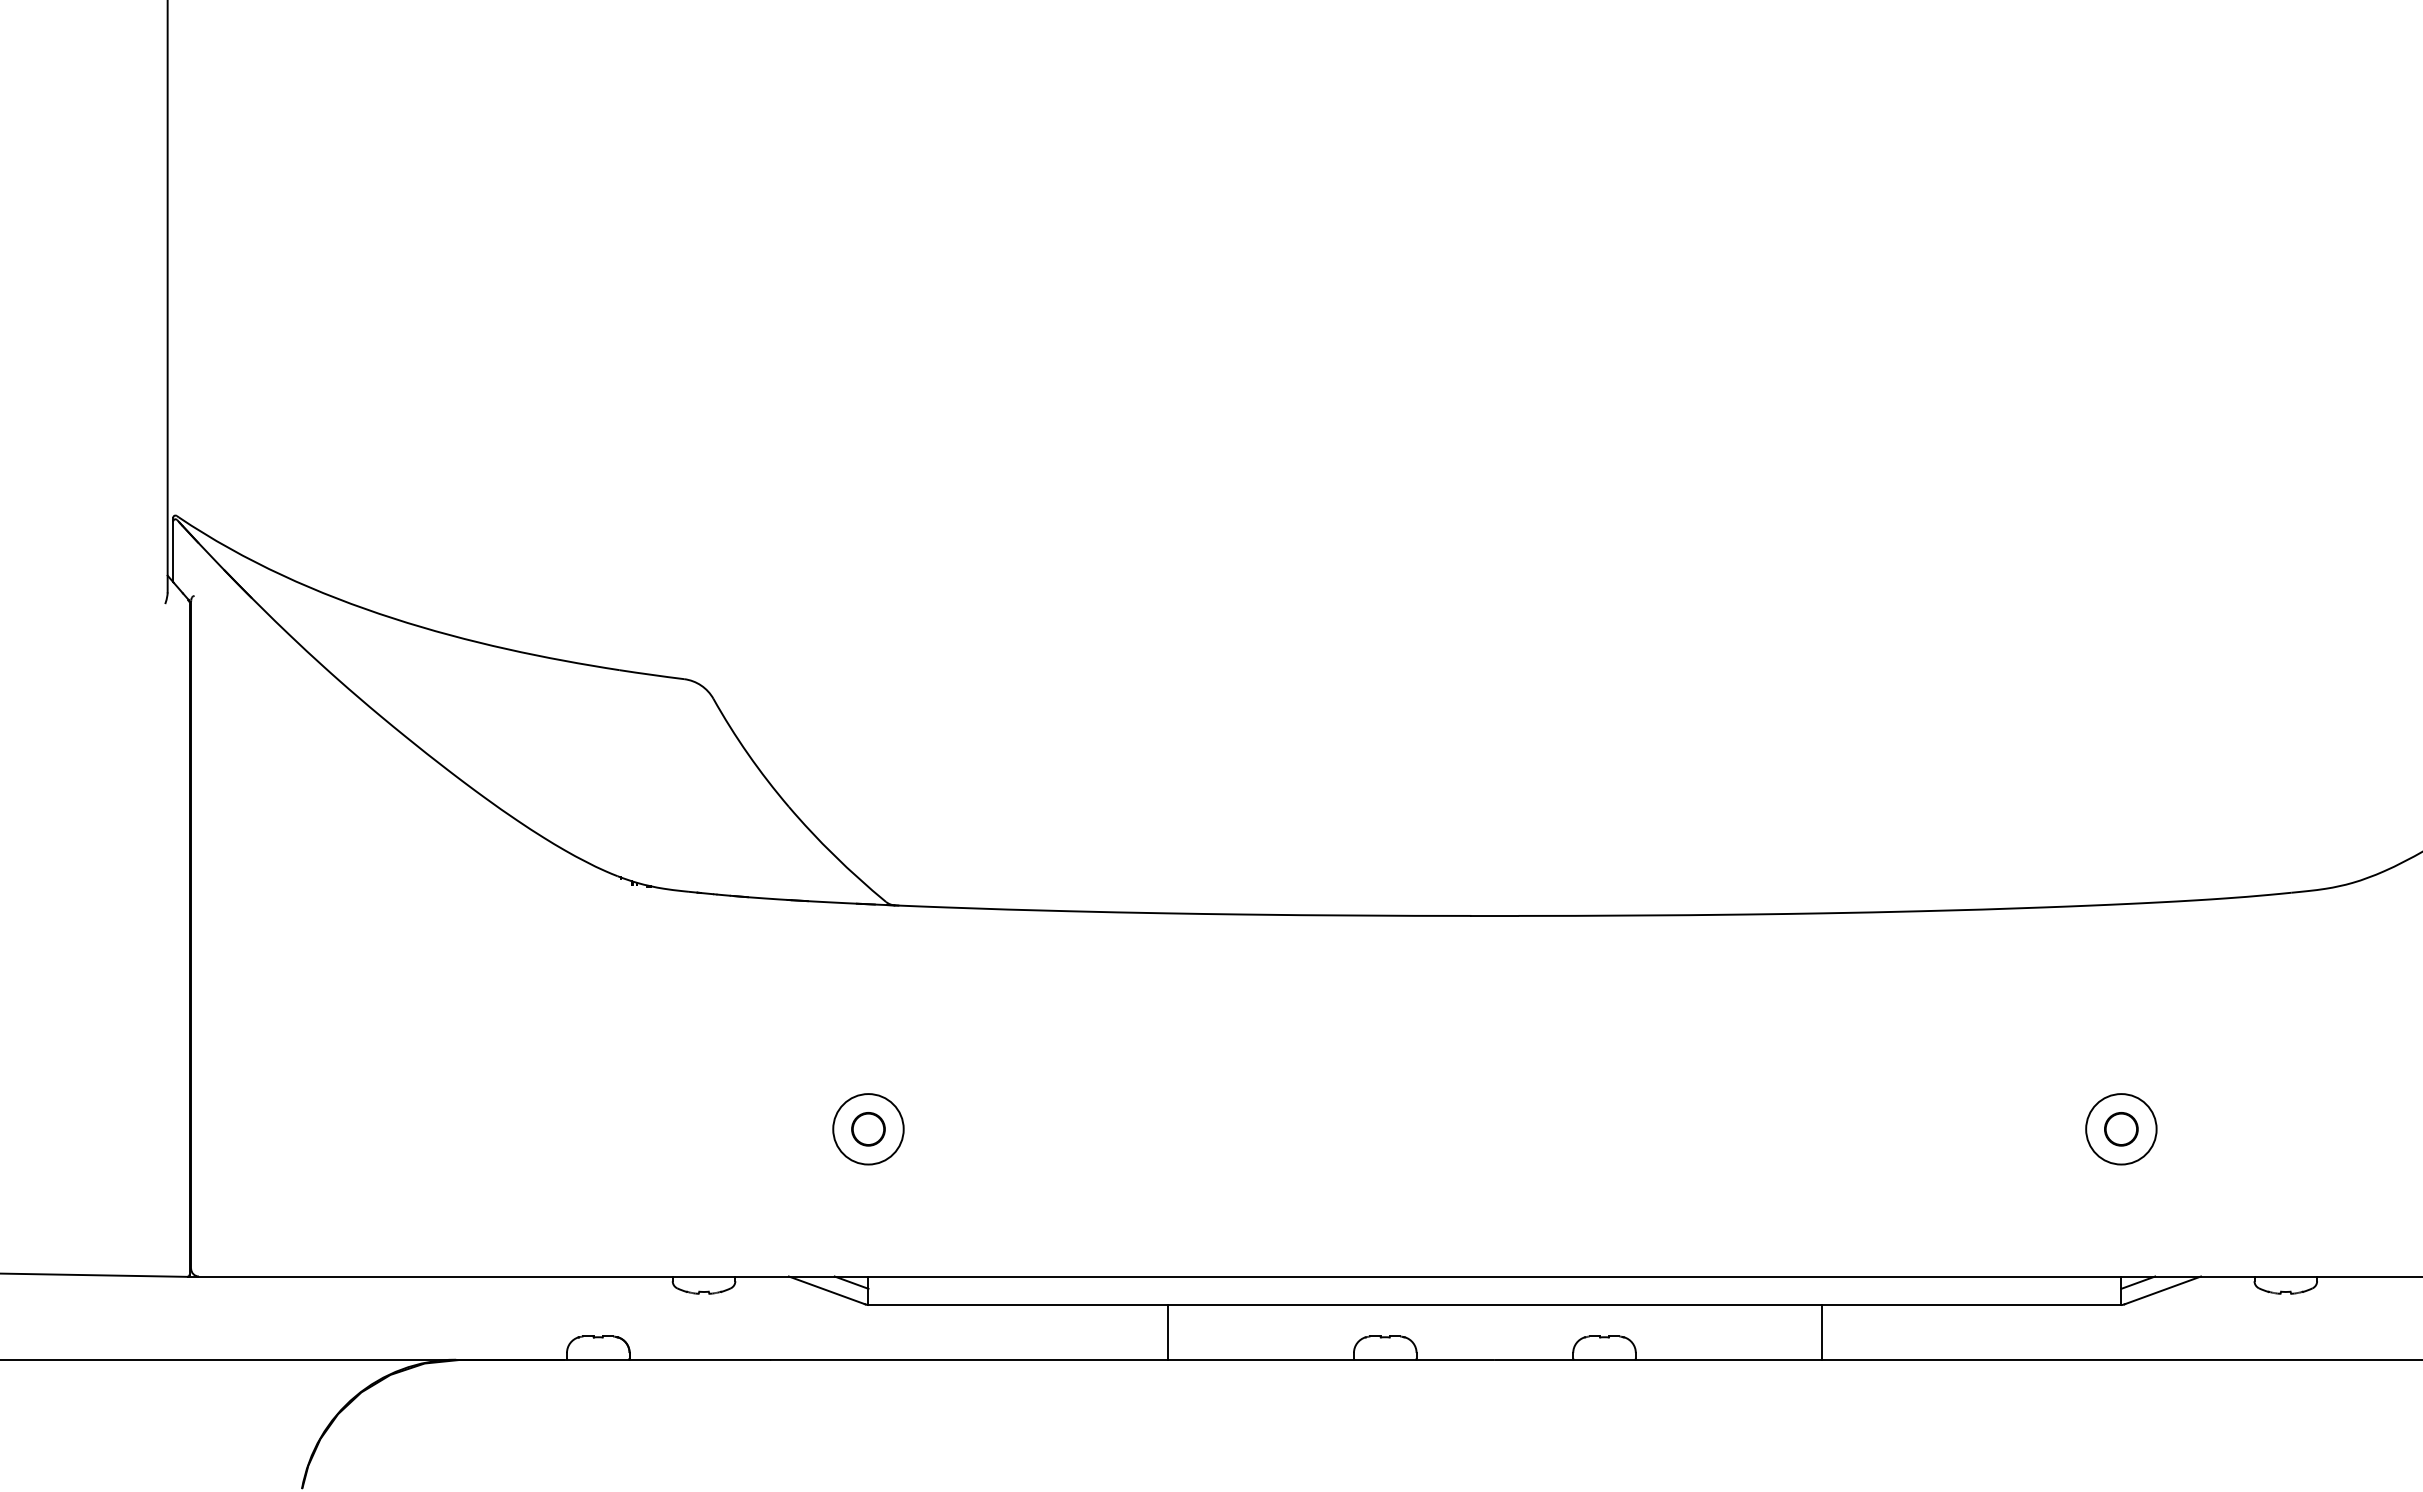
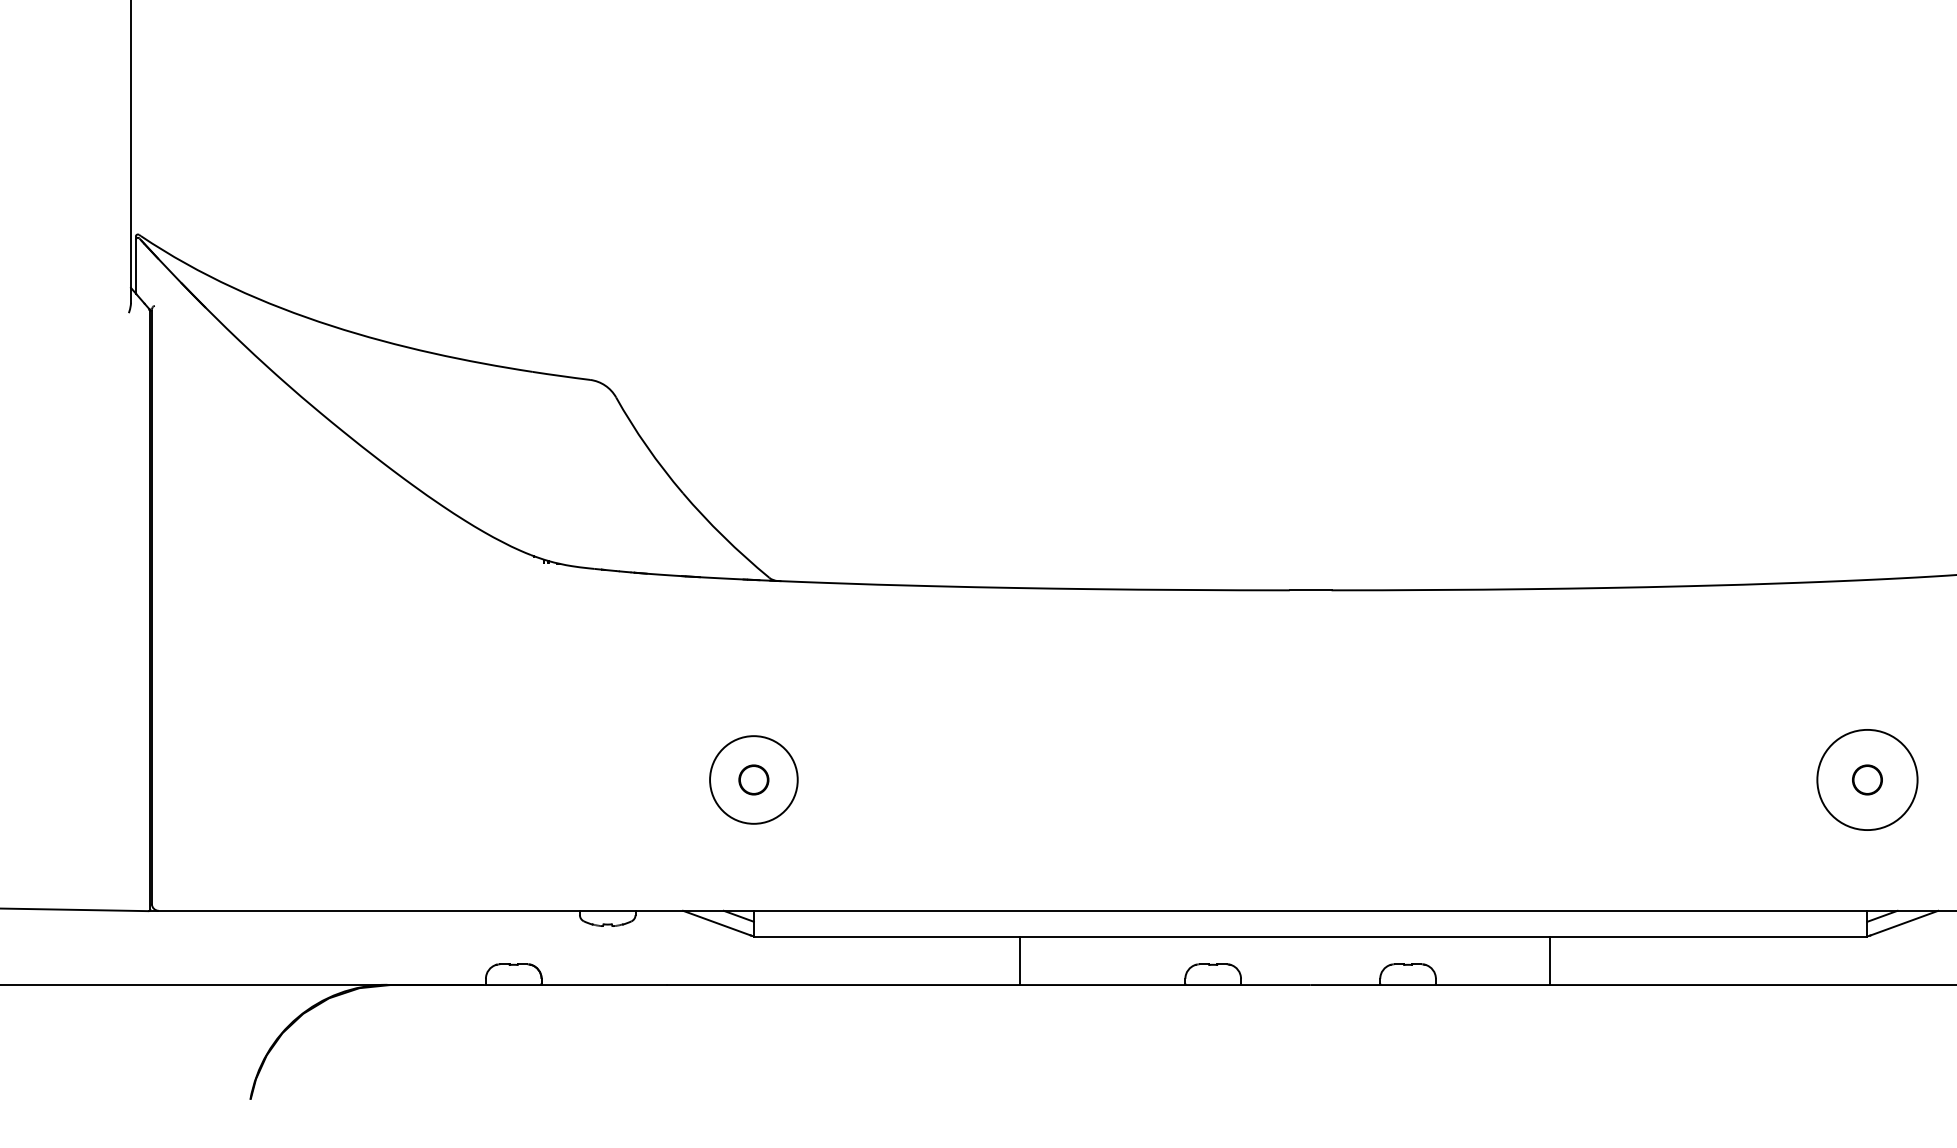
circle: (868, 1129) -> (753, 780), size x1.4
circle: (2121, 1129) -> (1867, 780), size x1.6
line: (1821, 1332) -> (1549, 960), moved

